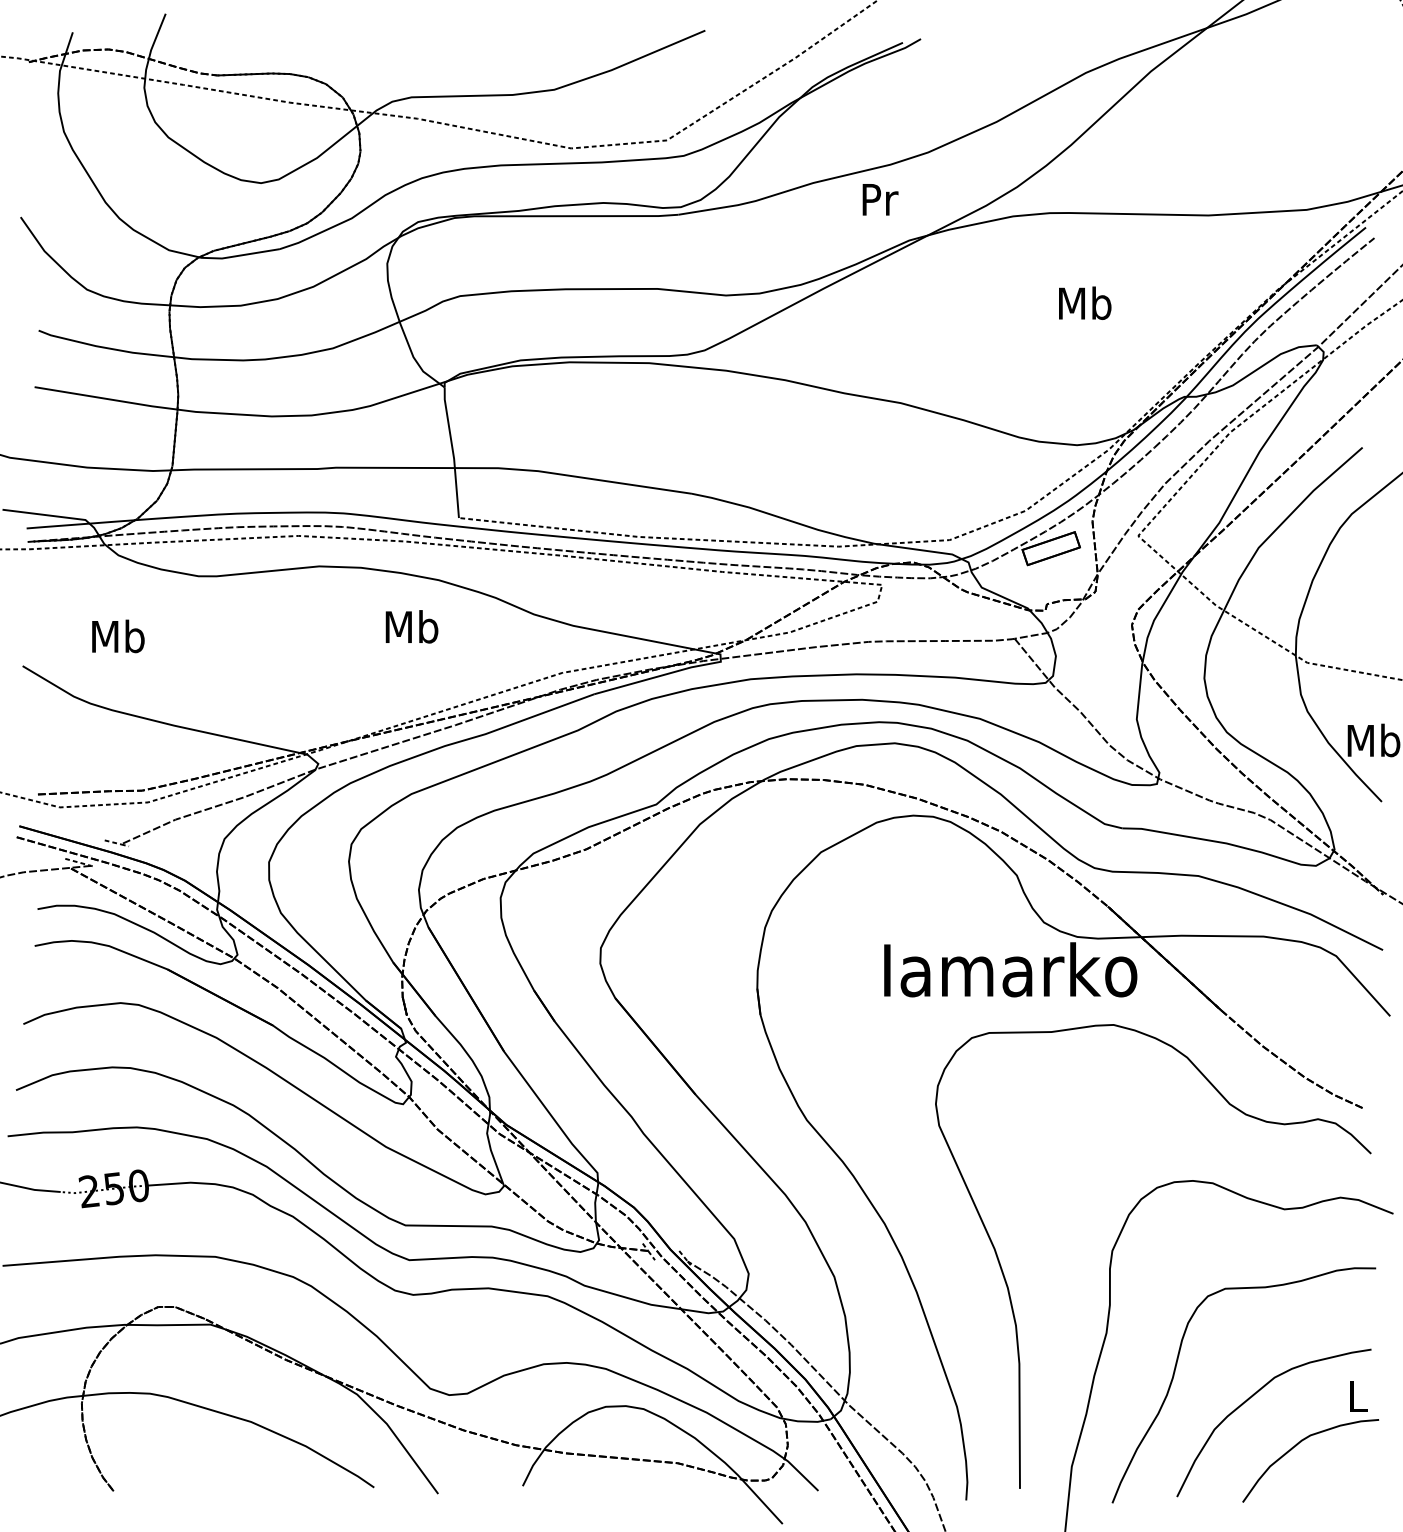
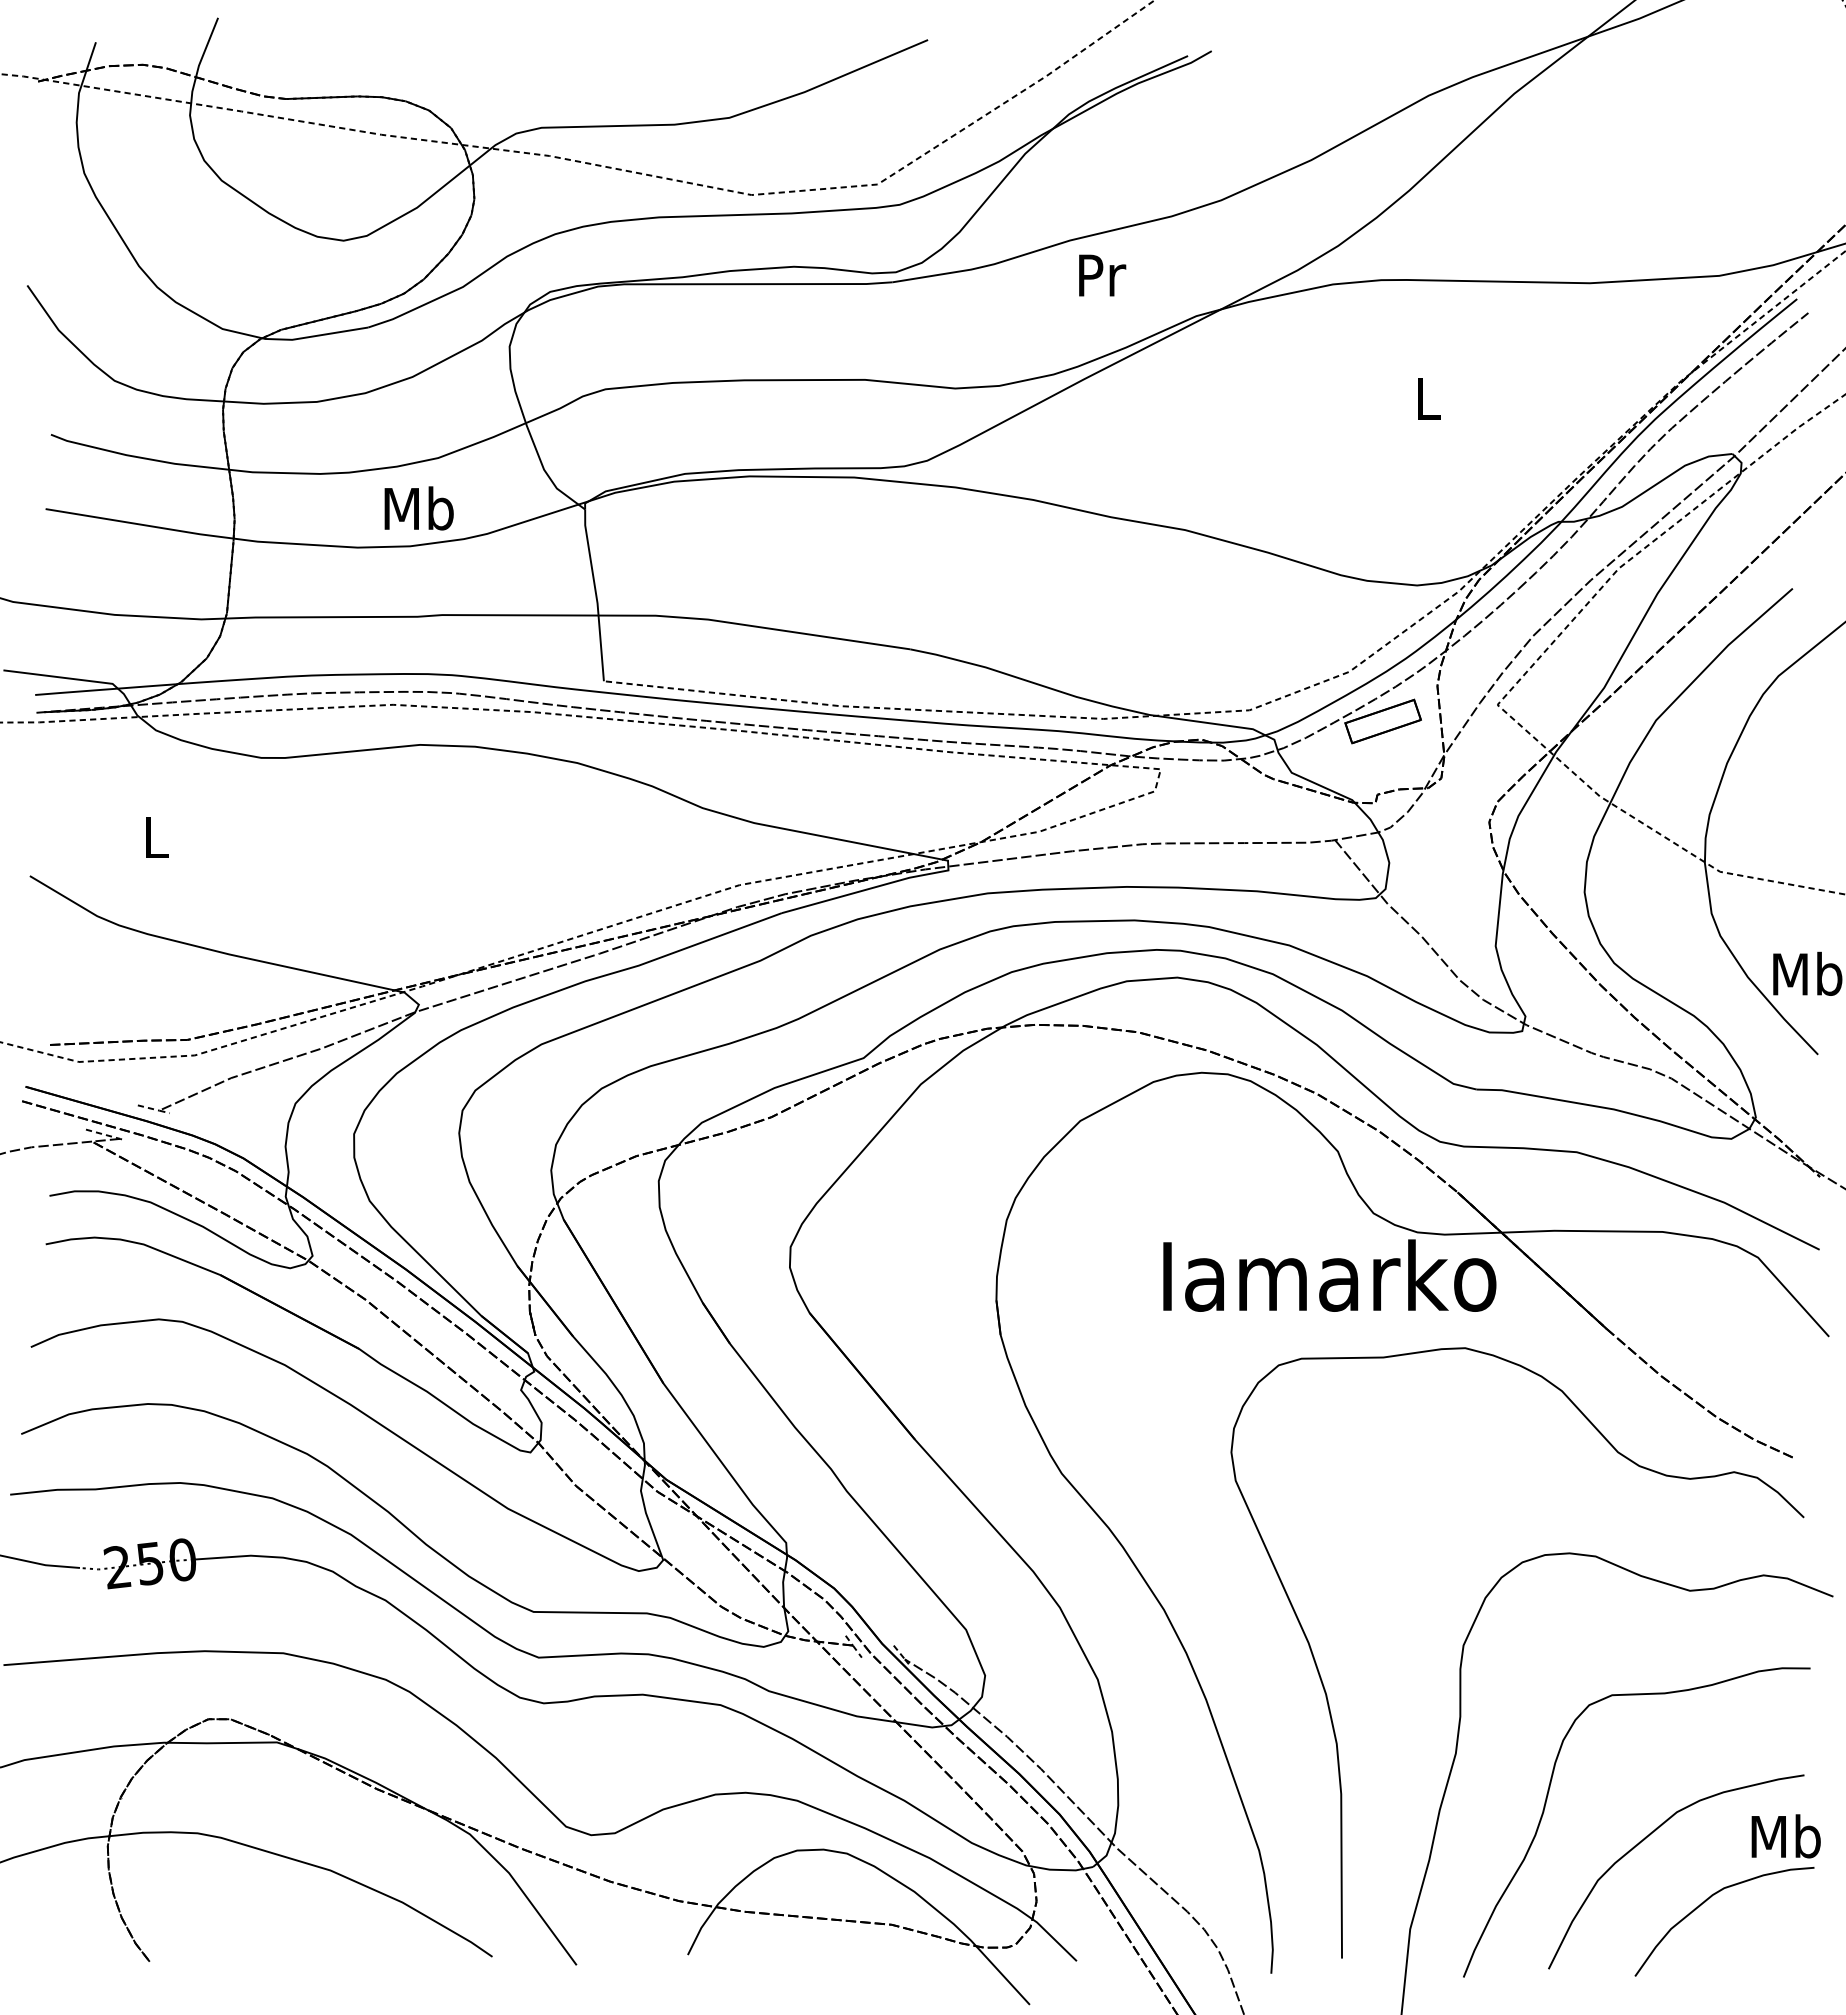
text: (880, 199) -> (1102, 275), moved
text: (1084, 303) -> (1427, 398), Mb -> L
text: (411, 626) -> (418, 508), moved
text: (118, 636) -> (155, 837), Mb -> L
text: (1357, 1396) -> (1785, 1836), L -> Mb

